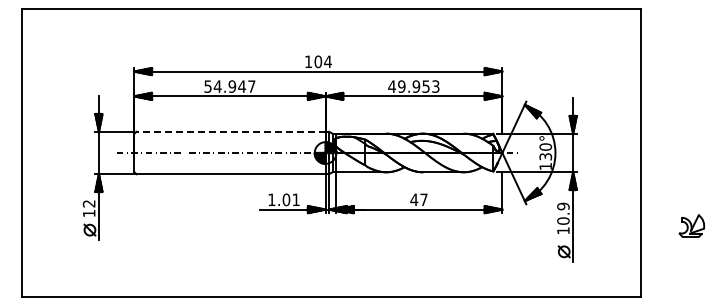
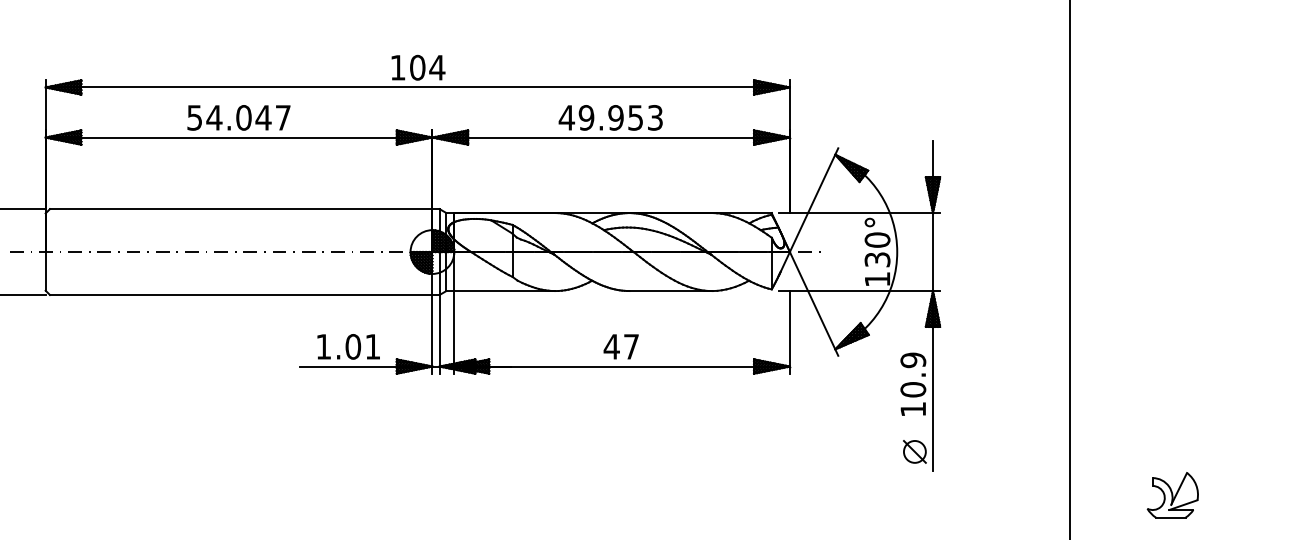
text: (231, 86) -> (242, 117), 54.947 -> 54.047
line: (231, 131) -> (242, 208), dashed -> solid
part: (691, 225) -> (1172, 493), moved

